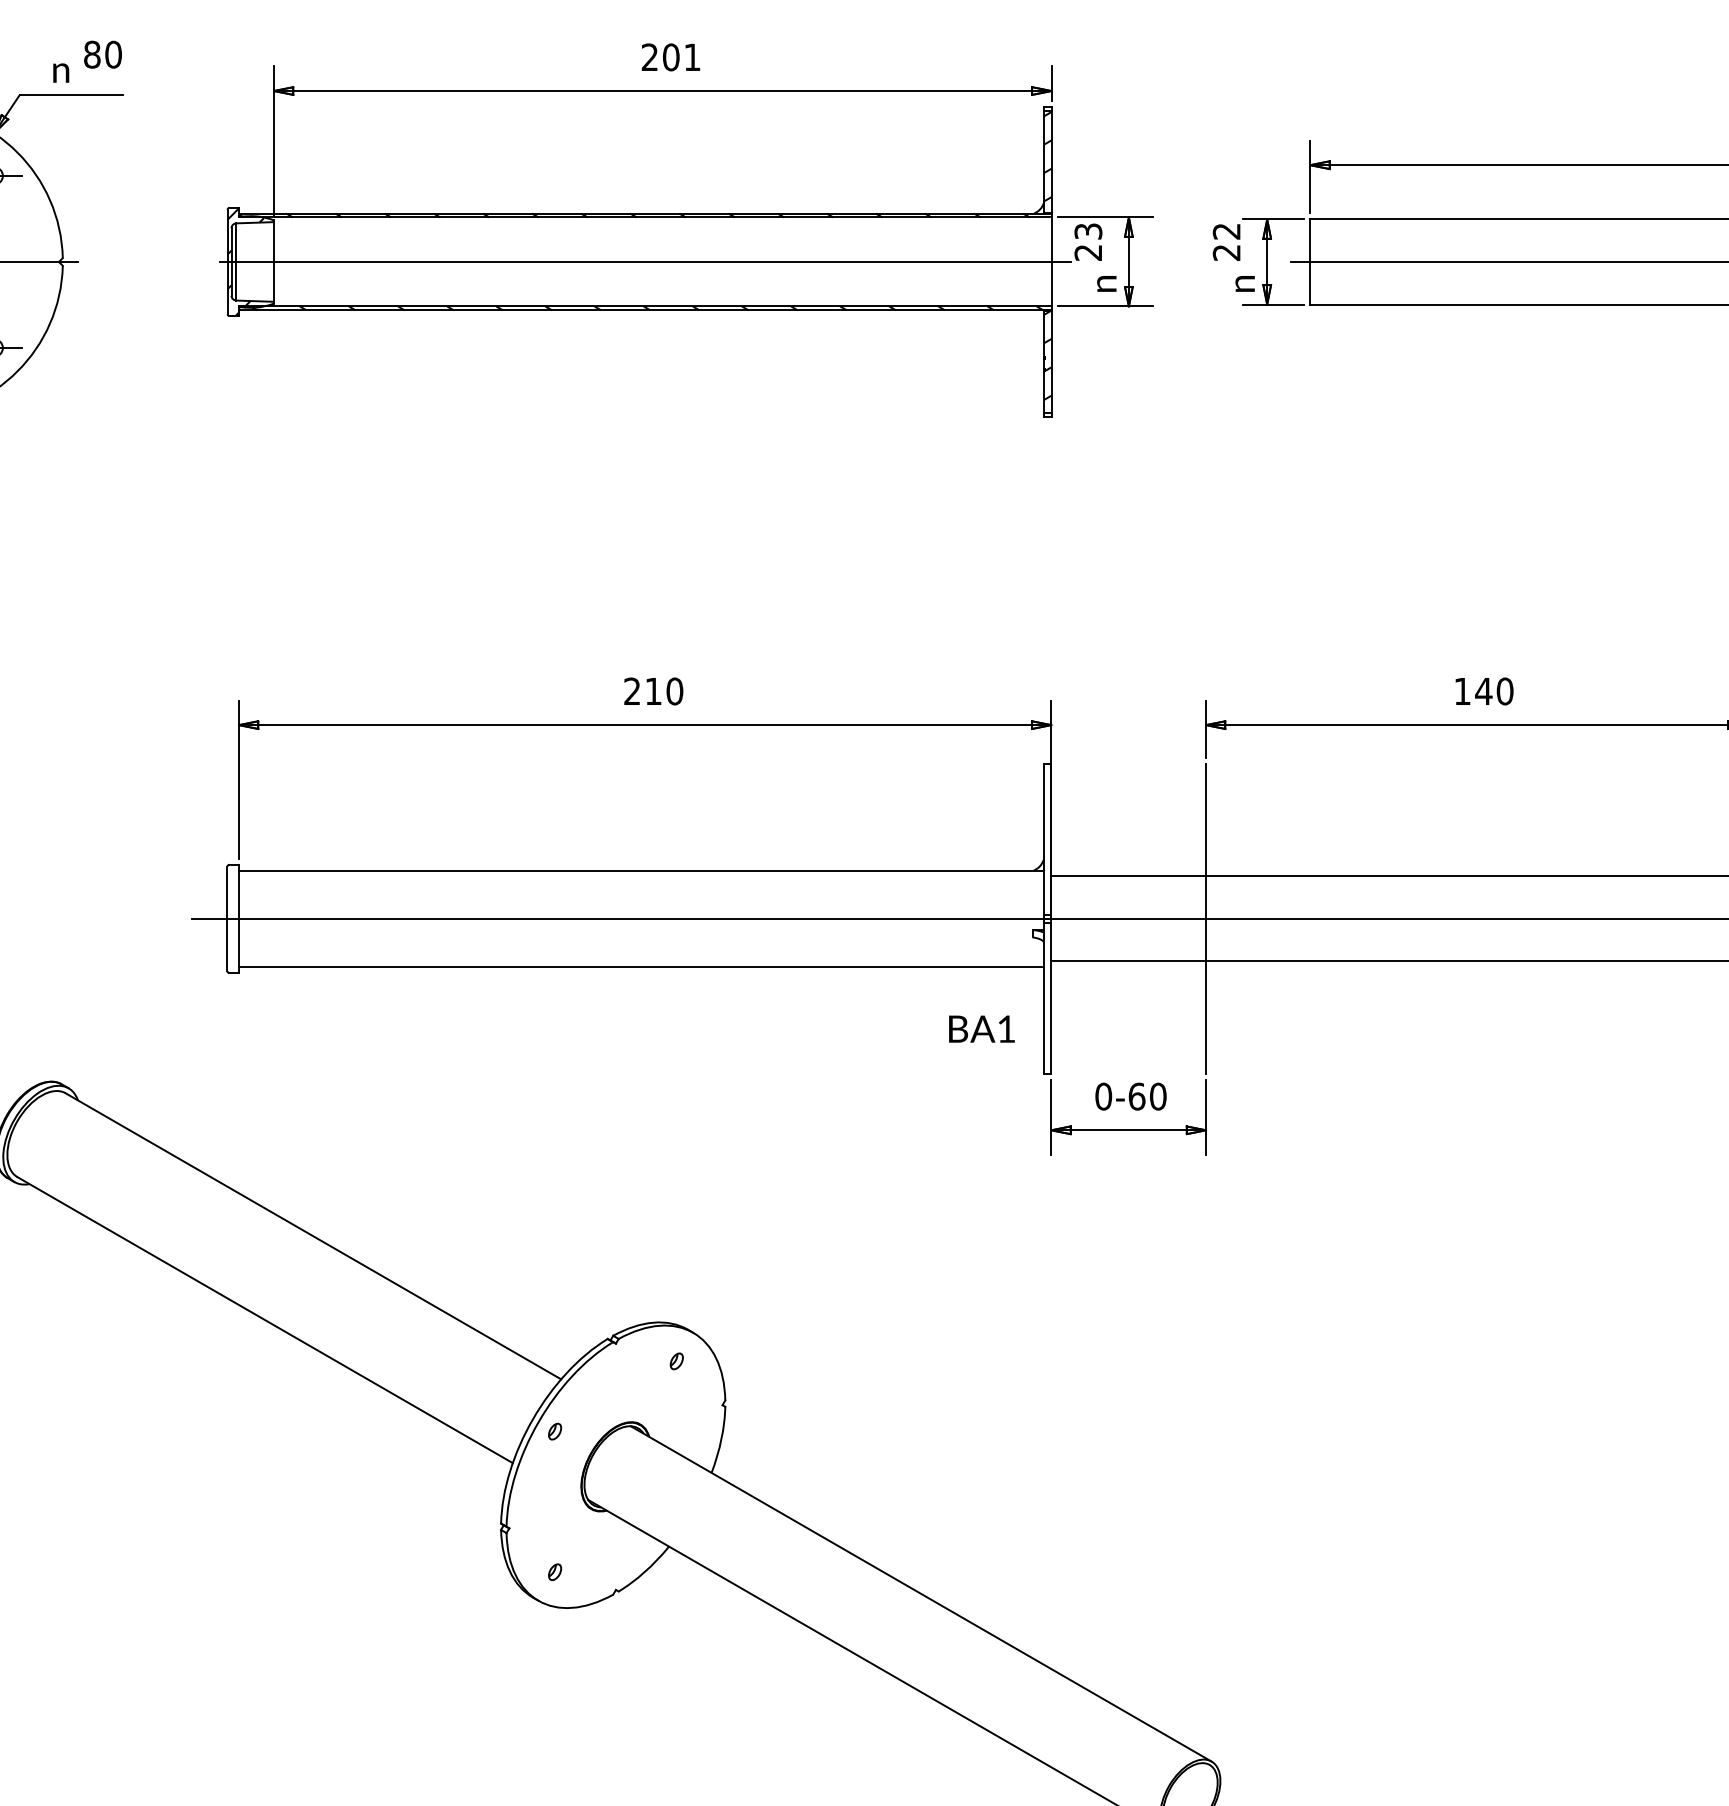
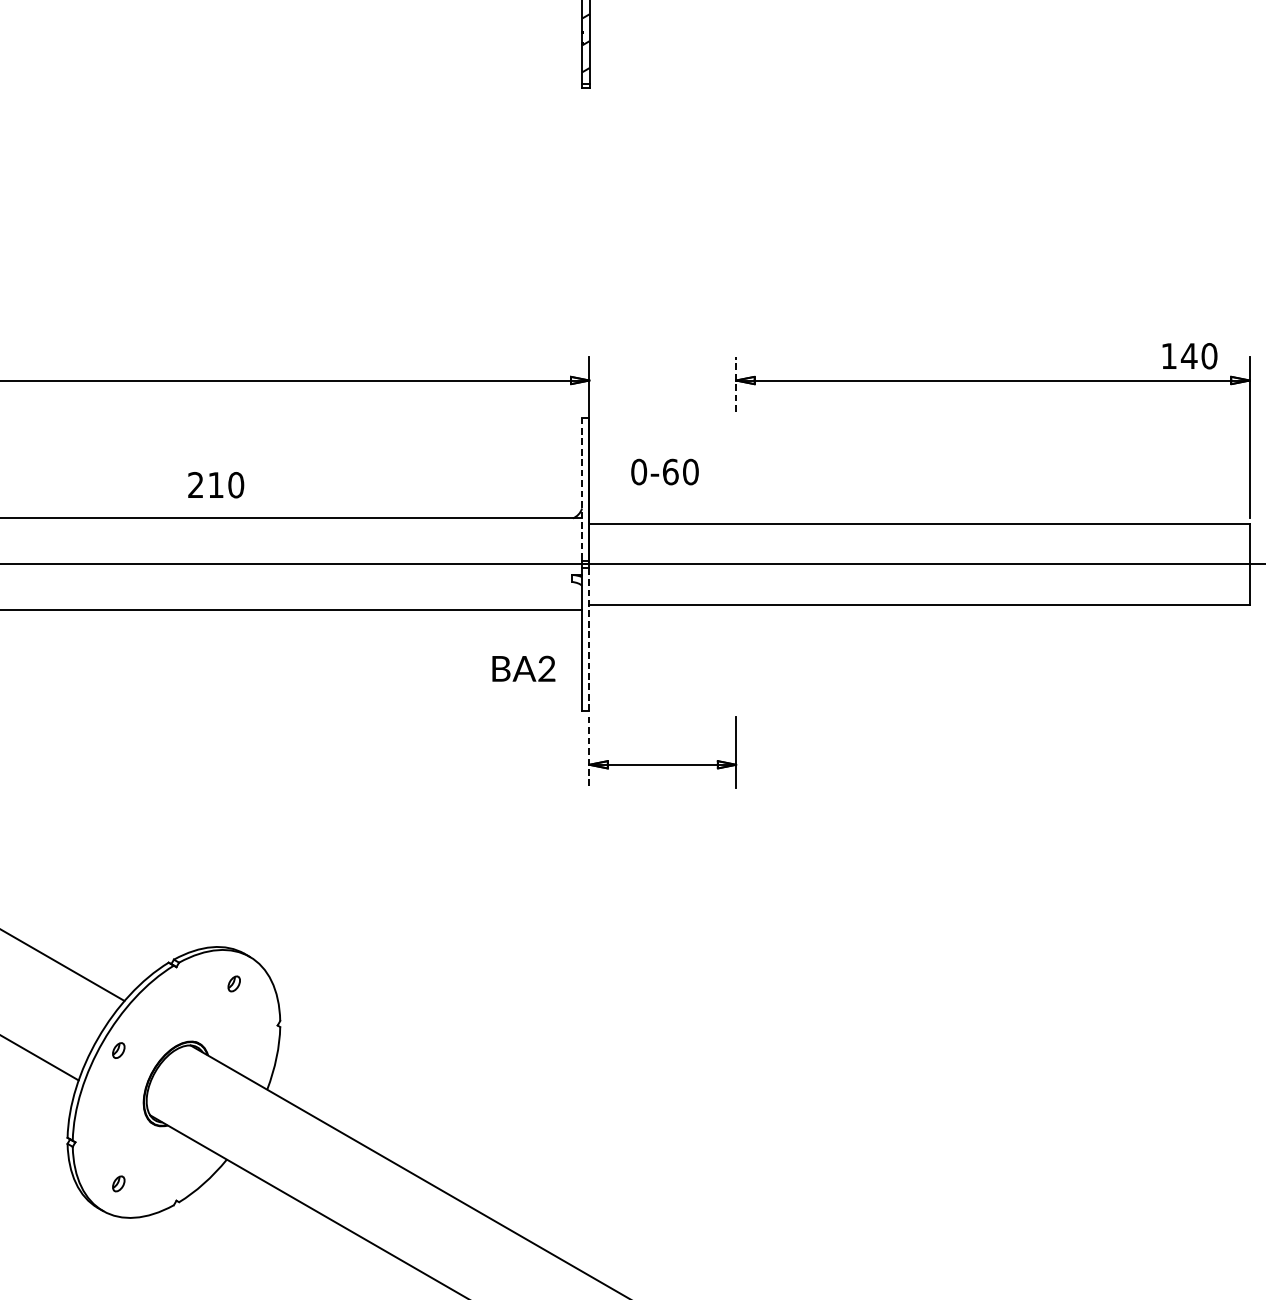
text: (653, 691) -> (215, 485), moved
text: (1484, 691) -> (1189, 356), moved
line: (1206, 729) -> (736, 384), solid -> dashed
line: (1043, 840) -> (582, 489), solid -> dashed
line: (1206, 918) -> (736, 563), removed
line: (1051, 997) -> (589, 638), solid -> dashed
text: (1006, 1028) -> (546, 668), BA1 -> BA2
text: (1130, 1096) -> (664, 471), moved
line: (1051, 1117) -> (589, 752), solid -> dashed

